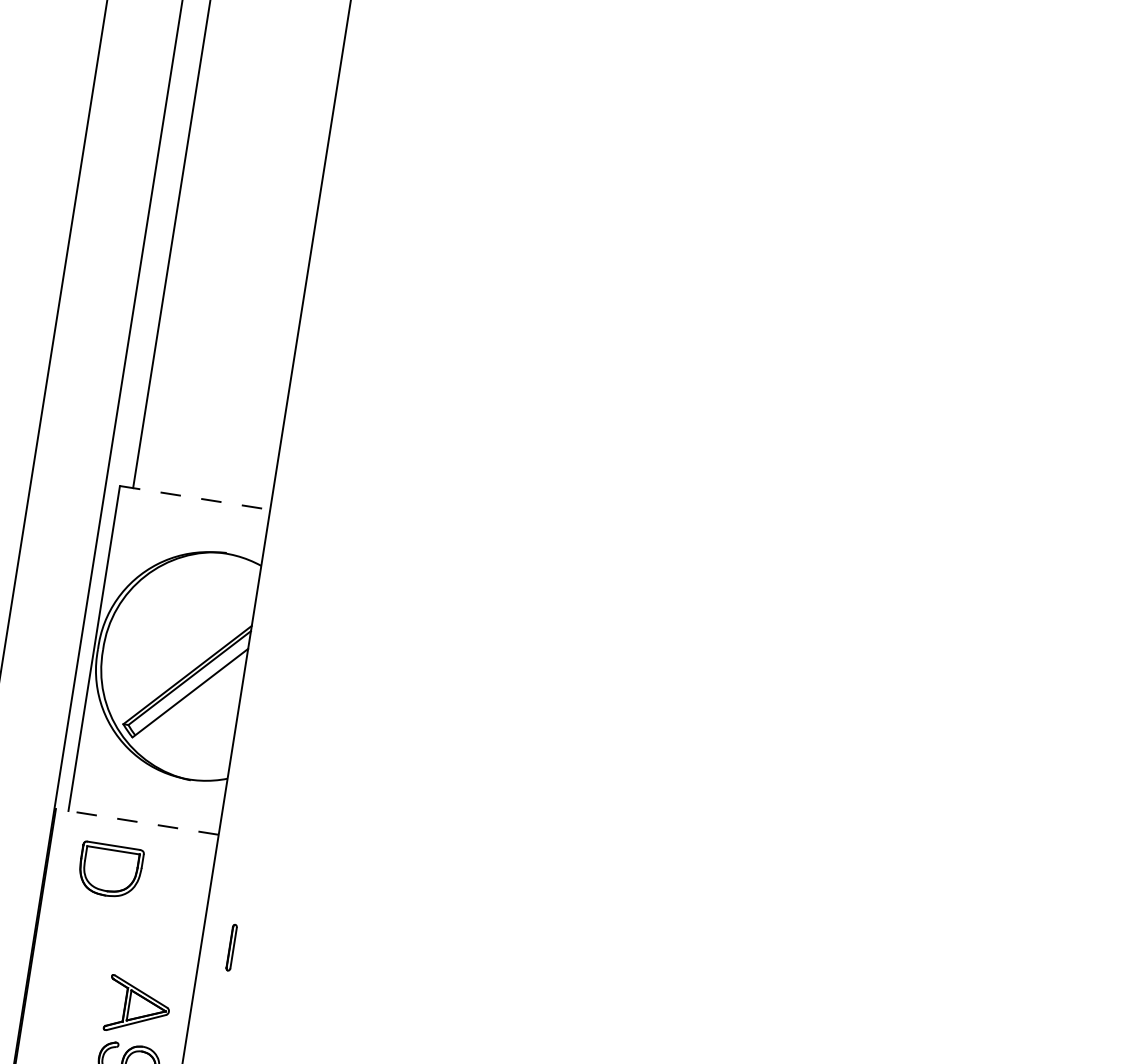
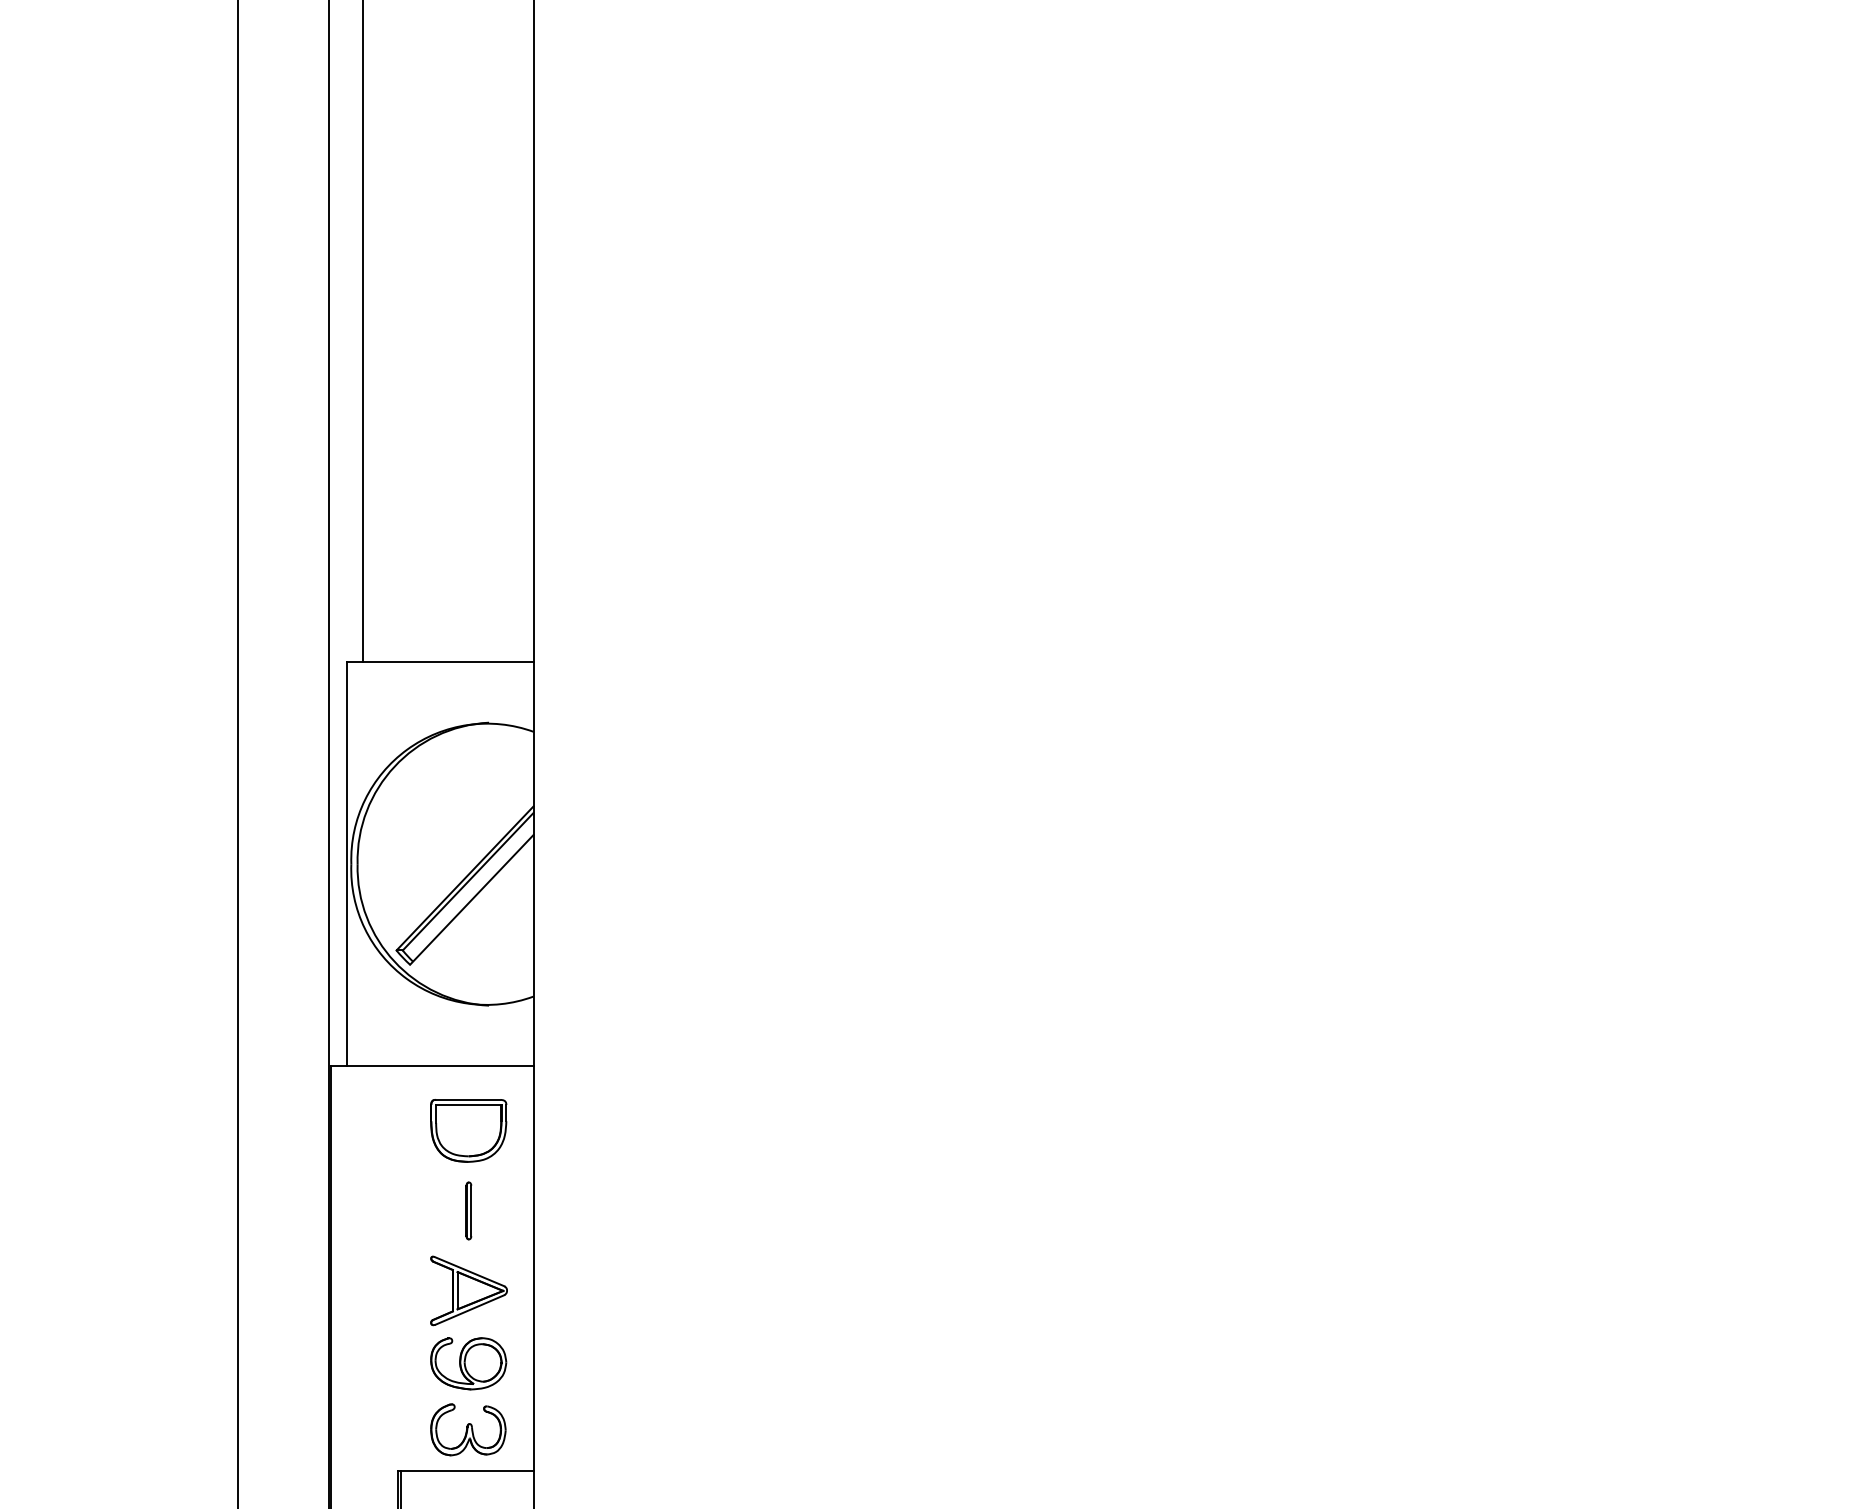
line: (195, 498) -> (440, 662), dashed -> solid
line: (136, 821) -> (431, 1066), dashed -> solid
part: (110, 870) -> (468, 1130), moved
part: (231, 947) -> (468, 1210), moved

